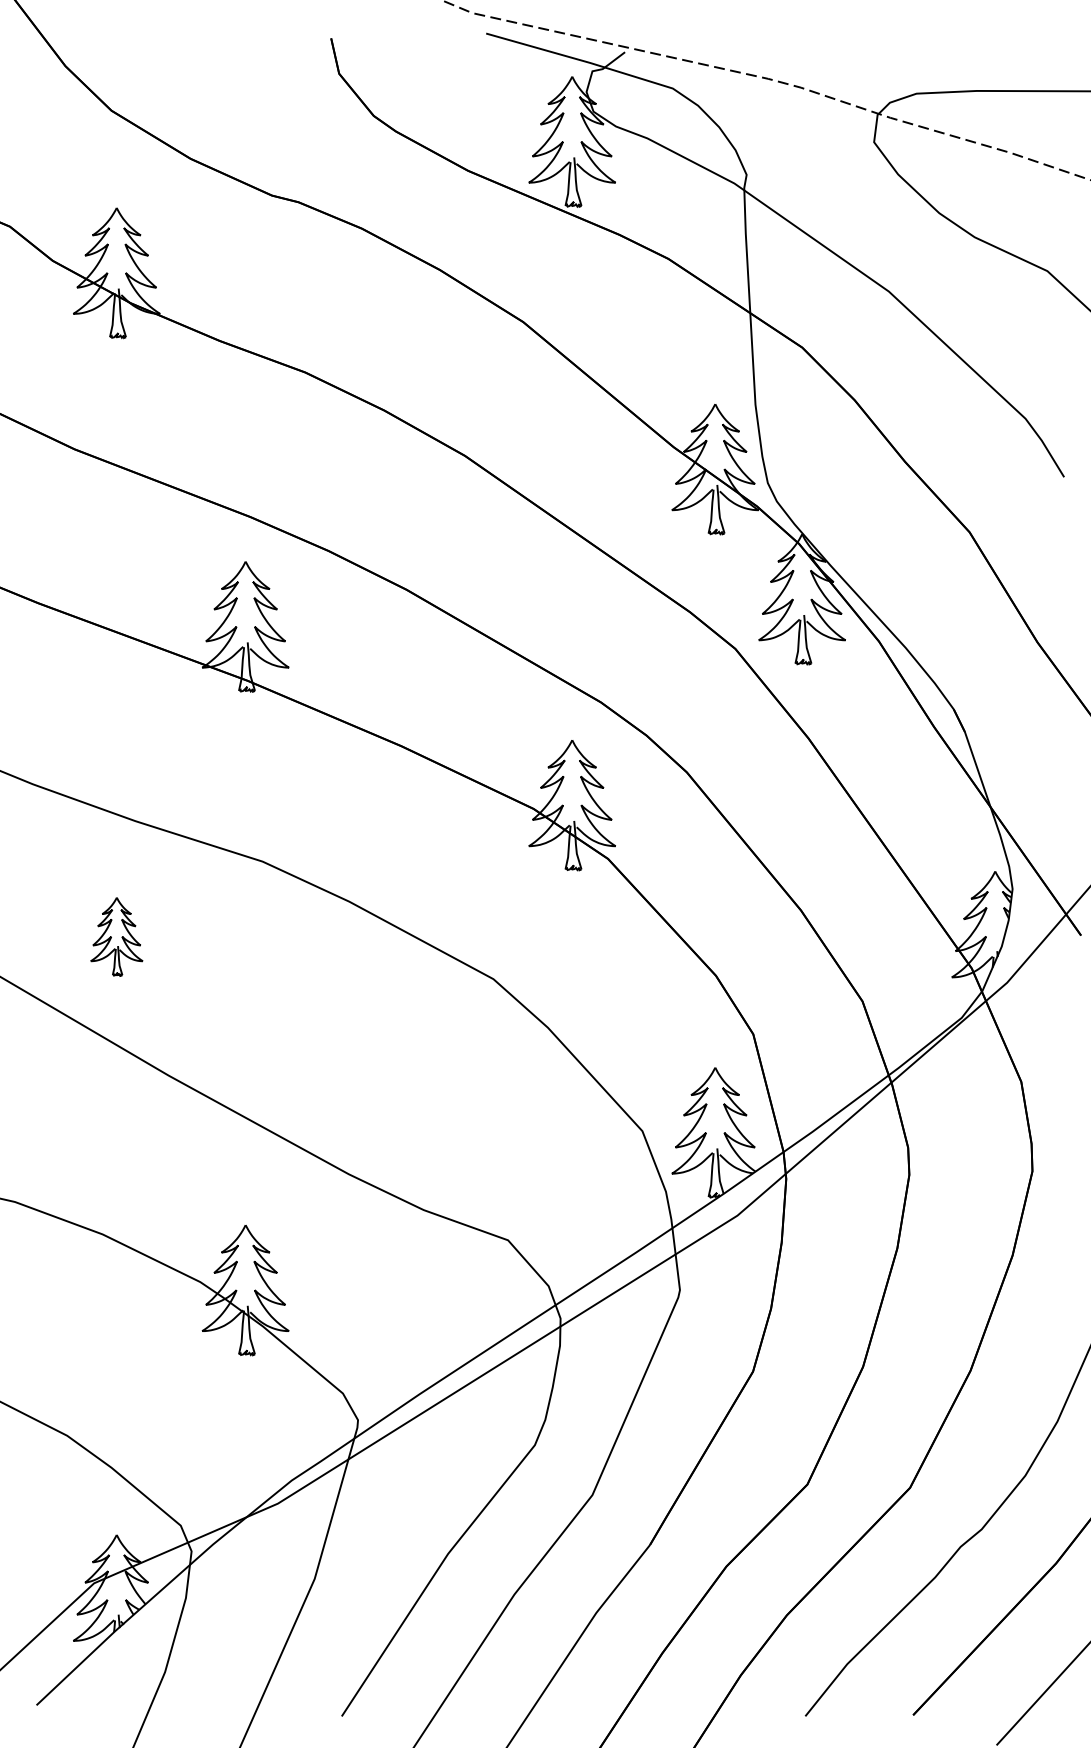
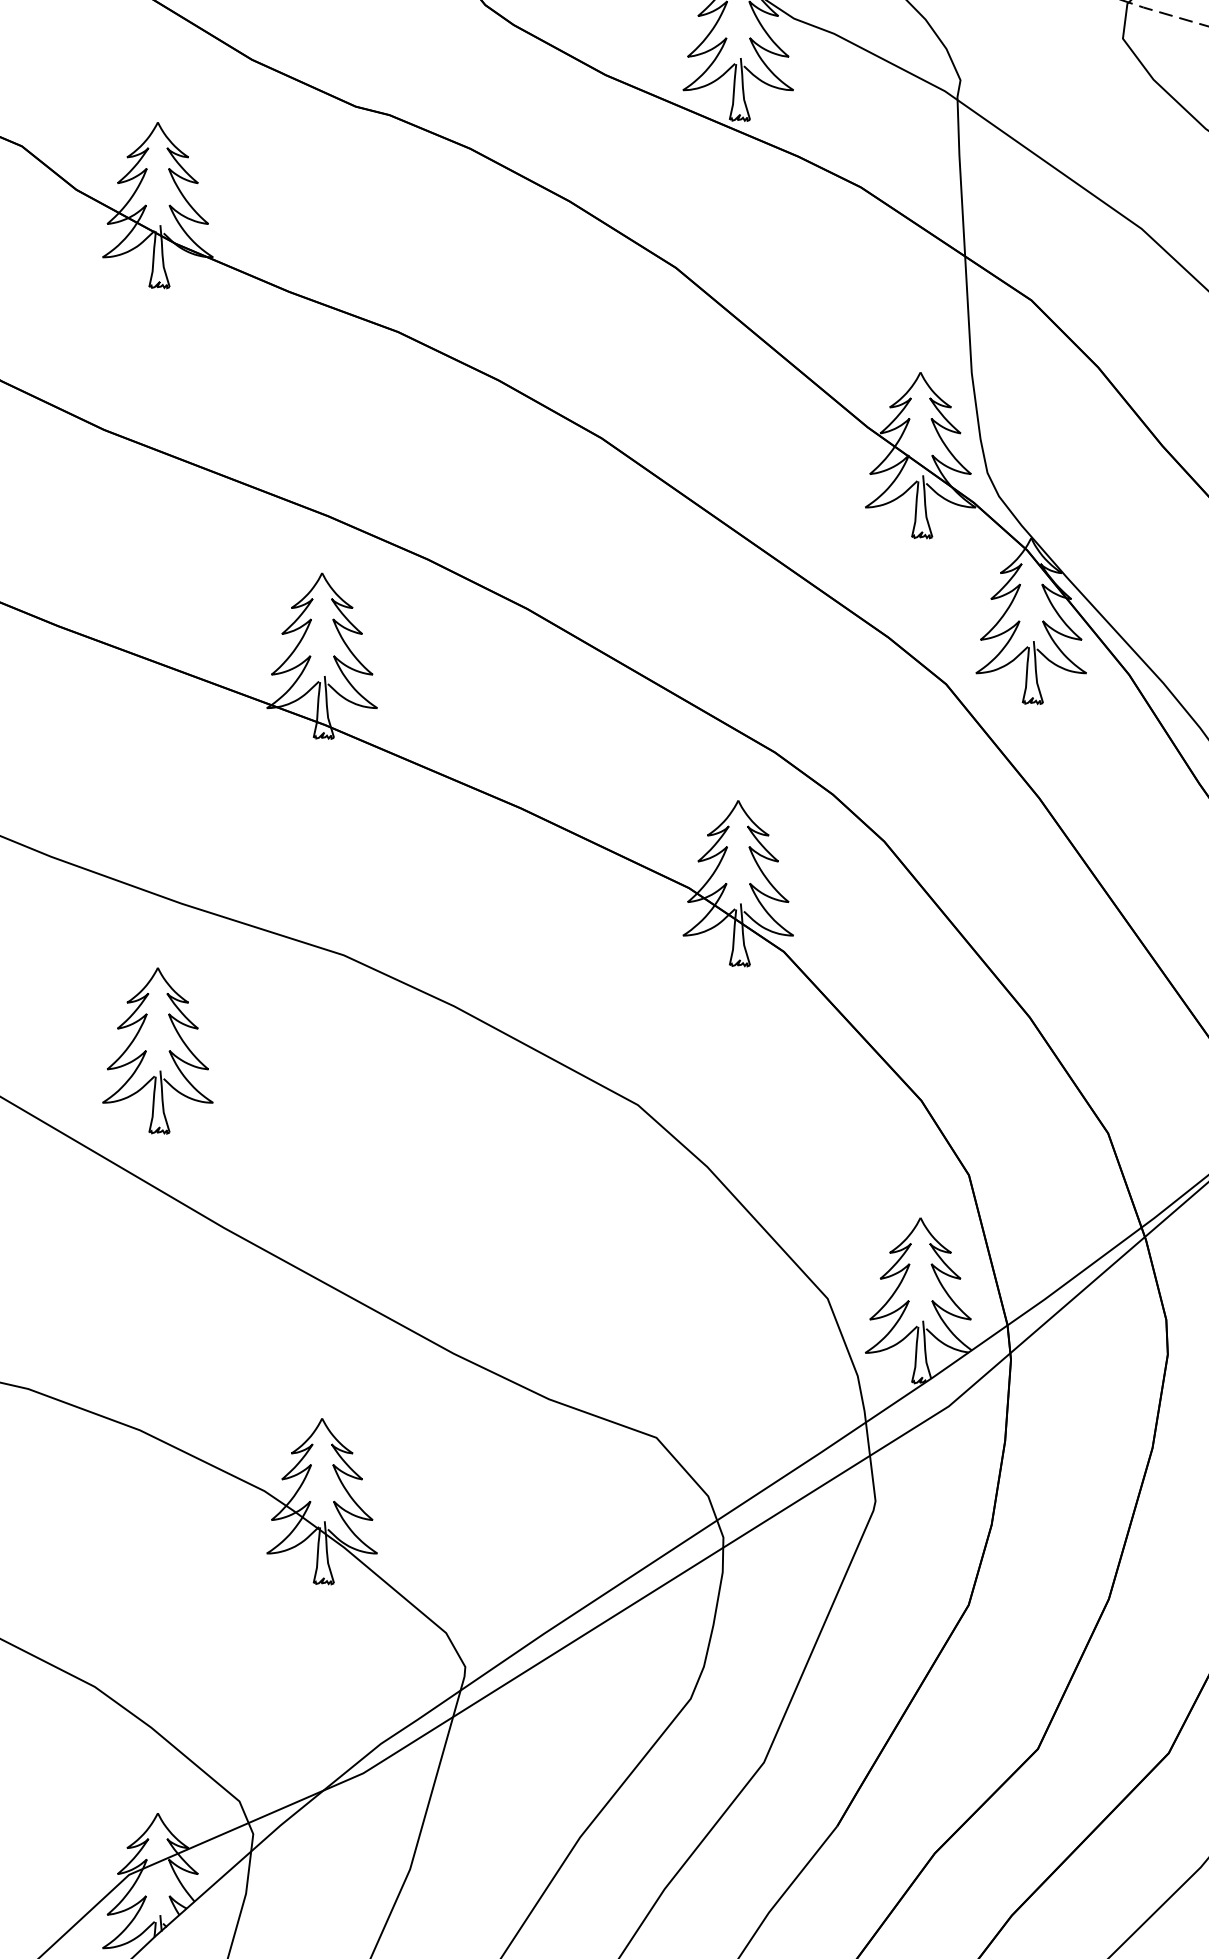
part: (116, 936) -> (157, 1050), size x1.67

